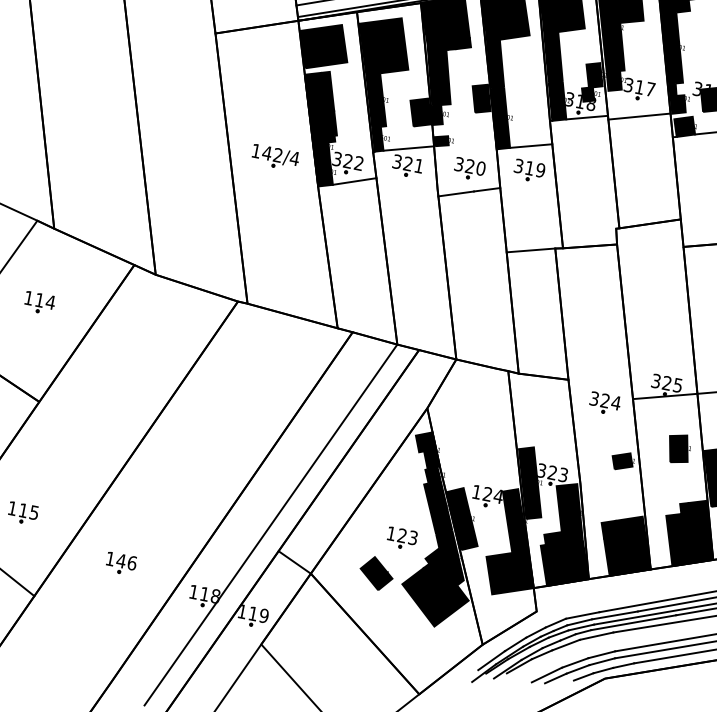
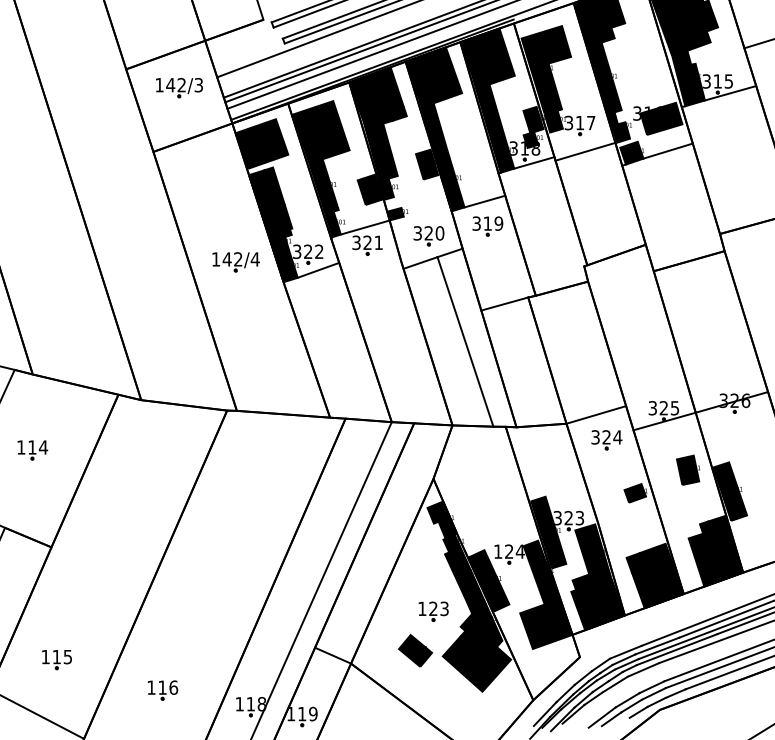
line: (485, 279) -> (465, 341), added
line: (599, 376) -> (596, 414), added
text: (121, 560) -> (162, 687), 146 -> 116

